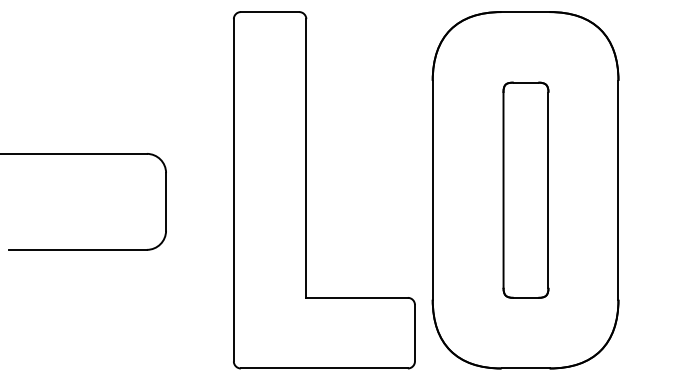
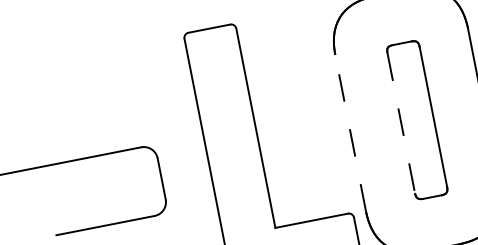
line: (432, 189) -> (350, 132), solid -> dashed
line: (503, 190) -> (401, 123), solid -> dashed

